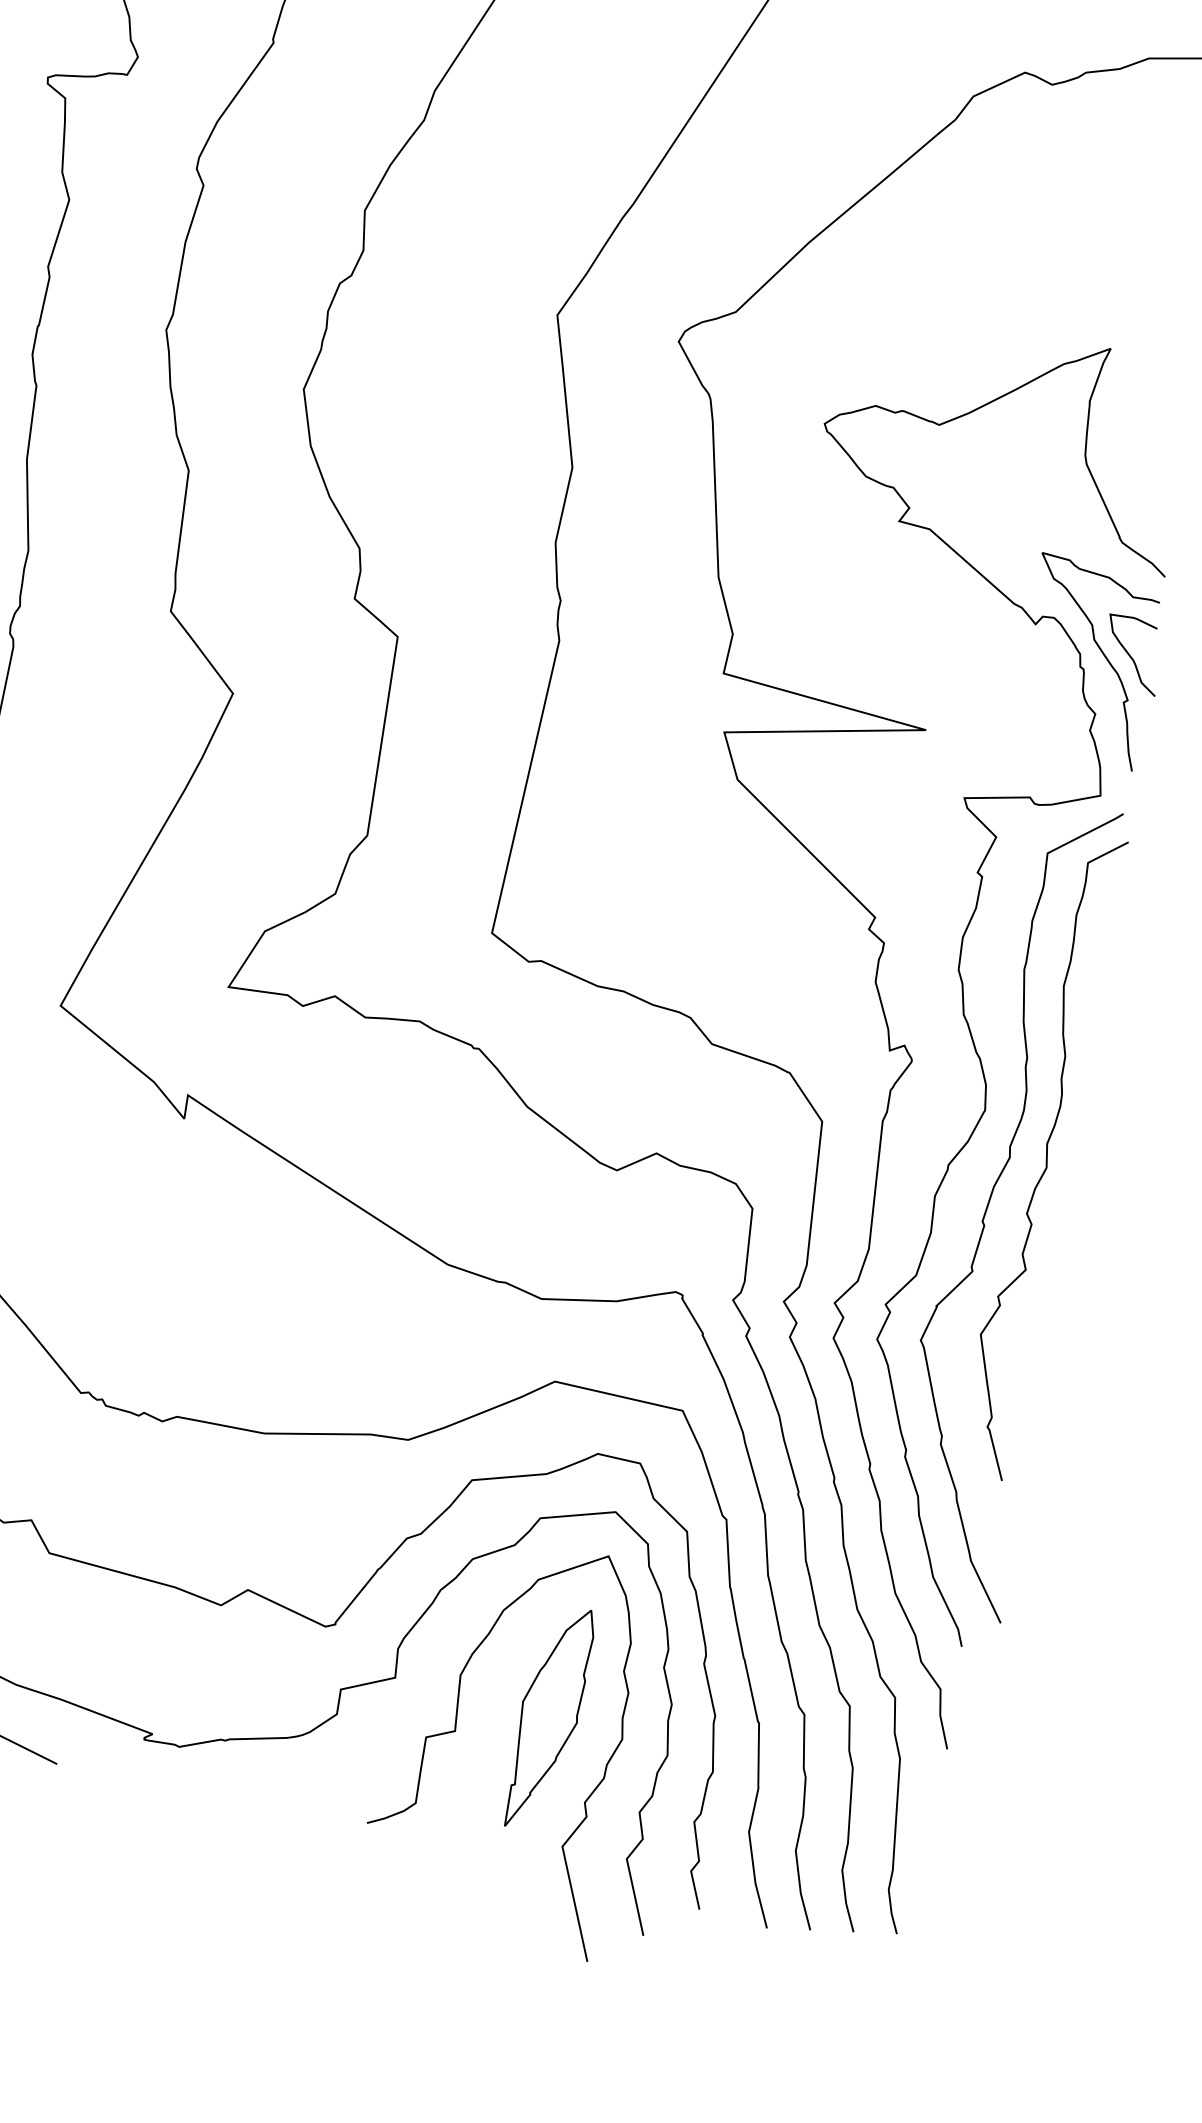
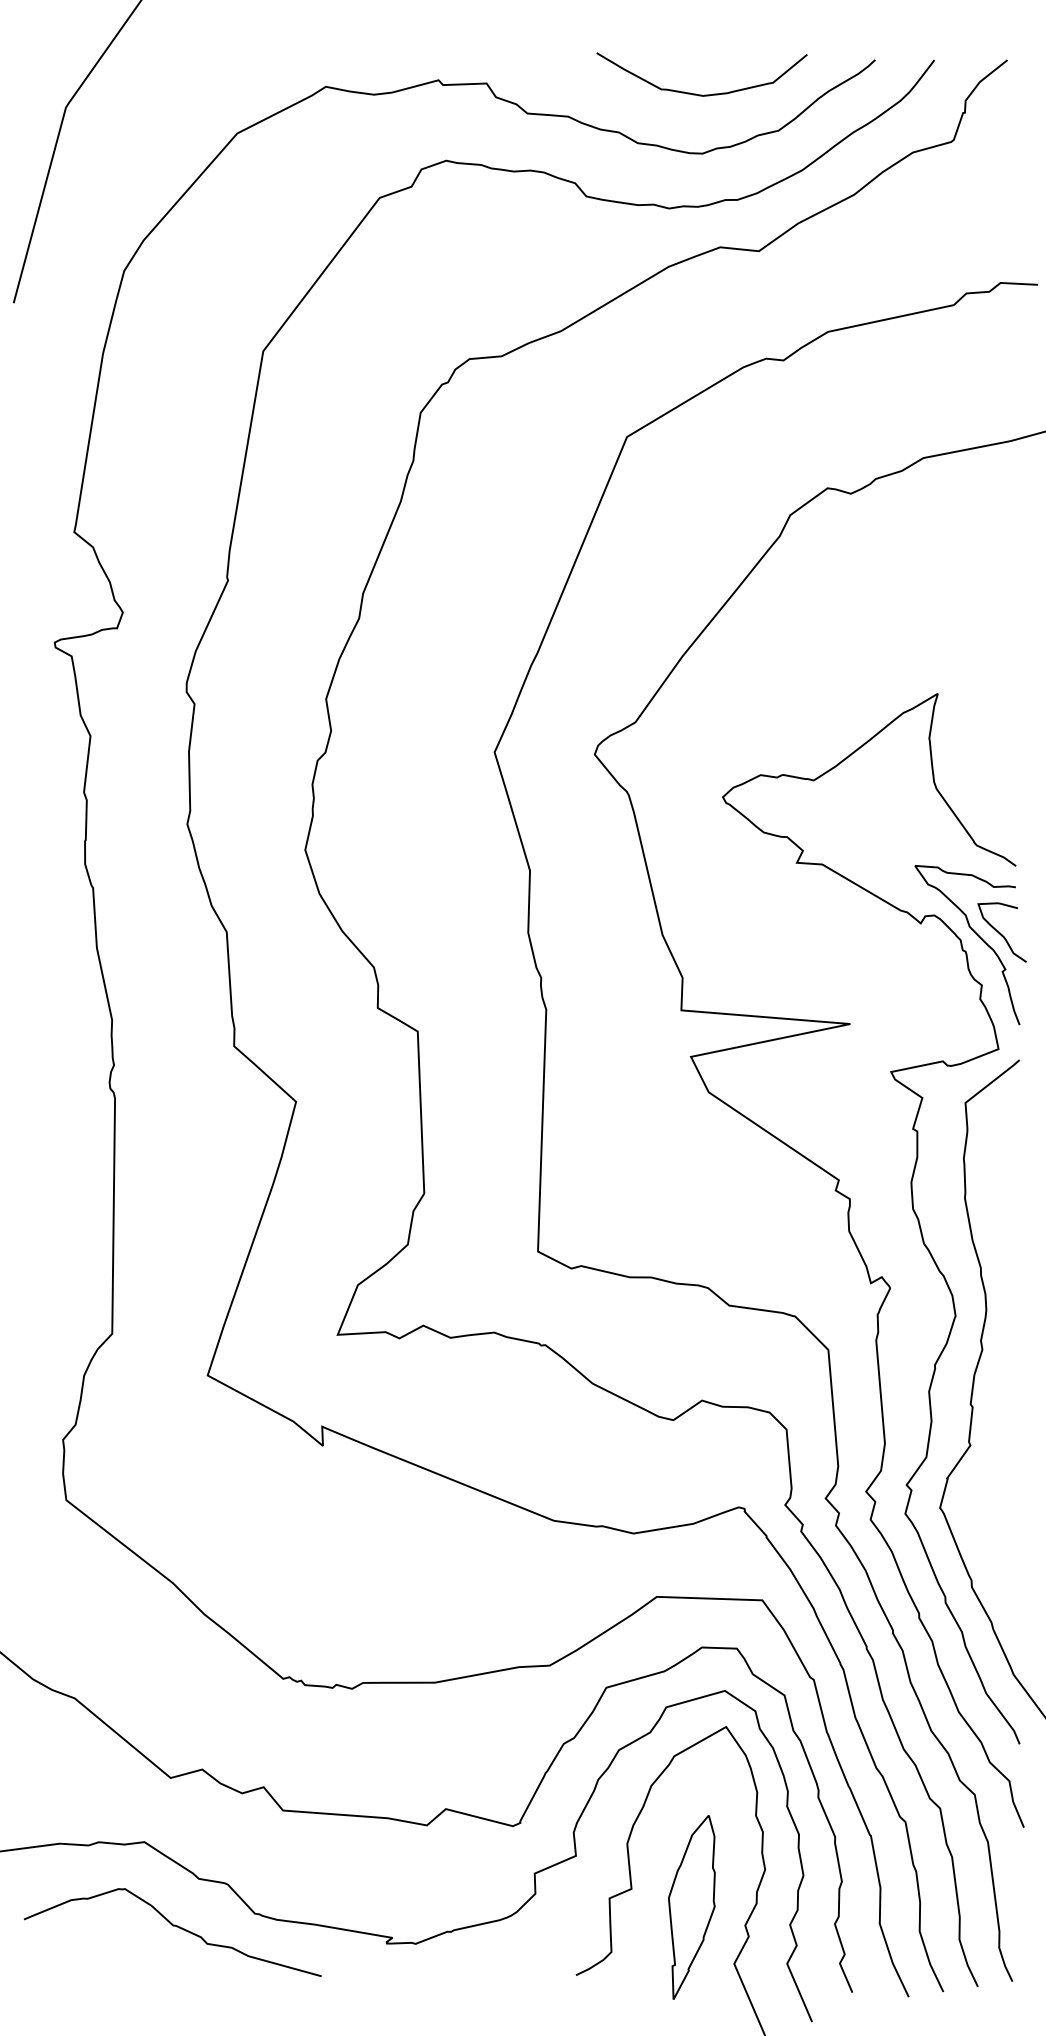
curve: (1045, 1156) -> (1010, 1343), removed
part: (548, 1718) -> (691, 1907), moved

